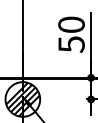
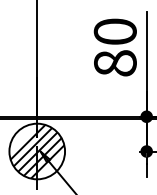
text: (71, 44) -> (115, 63), 50 -> 80

